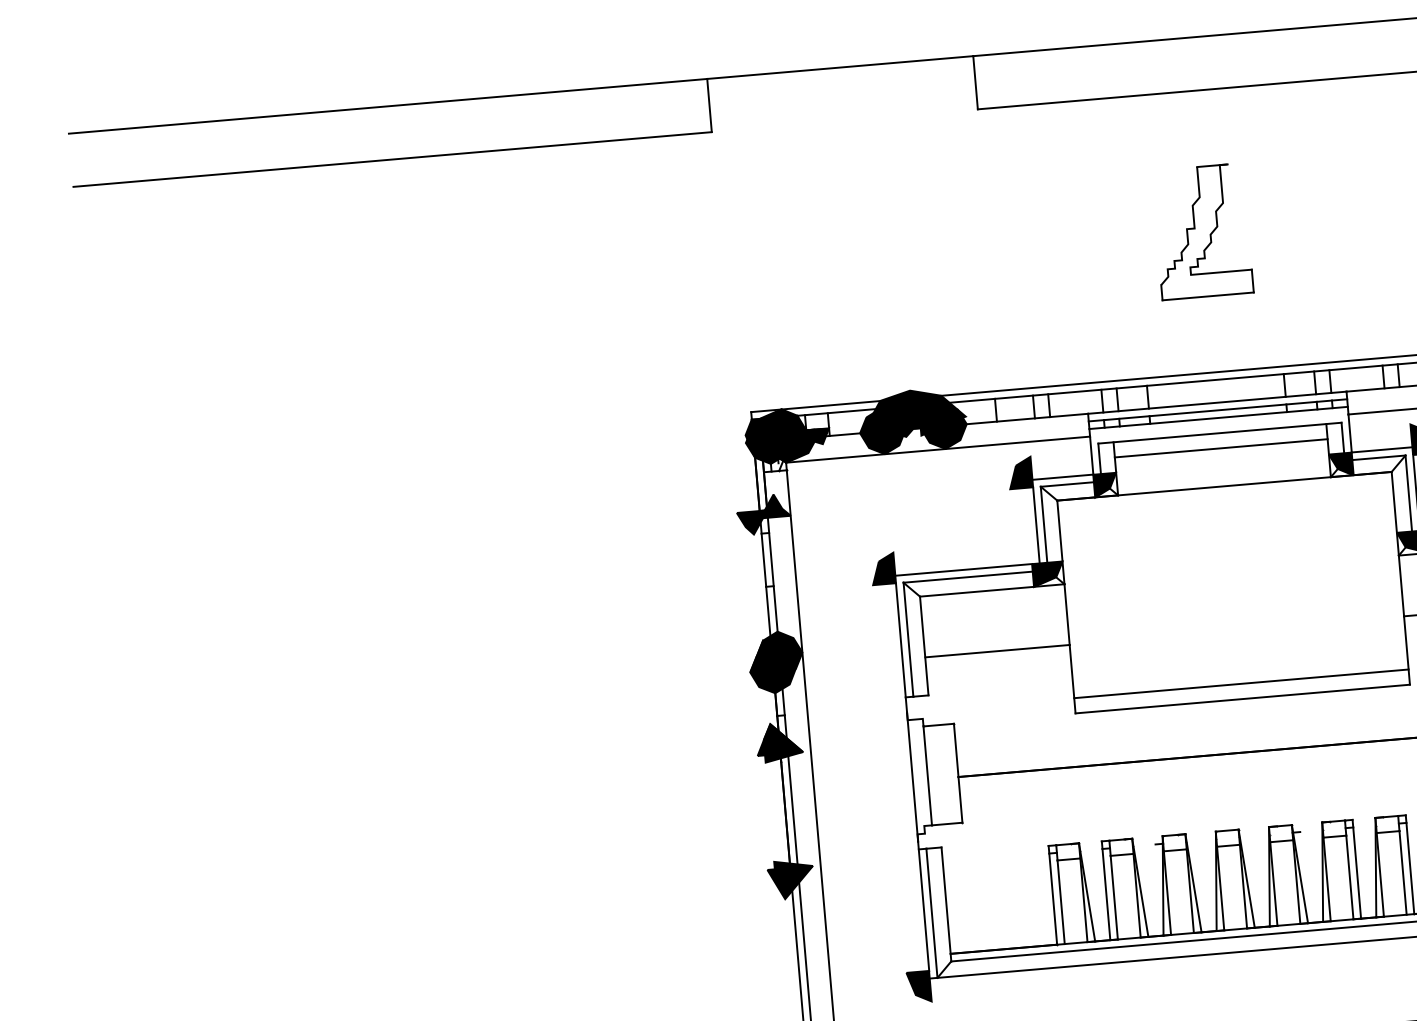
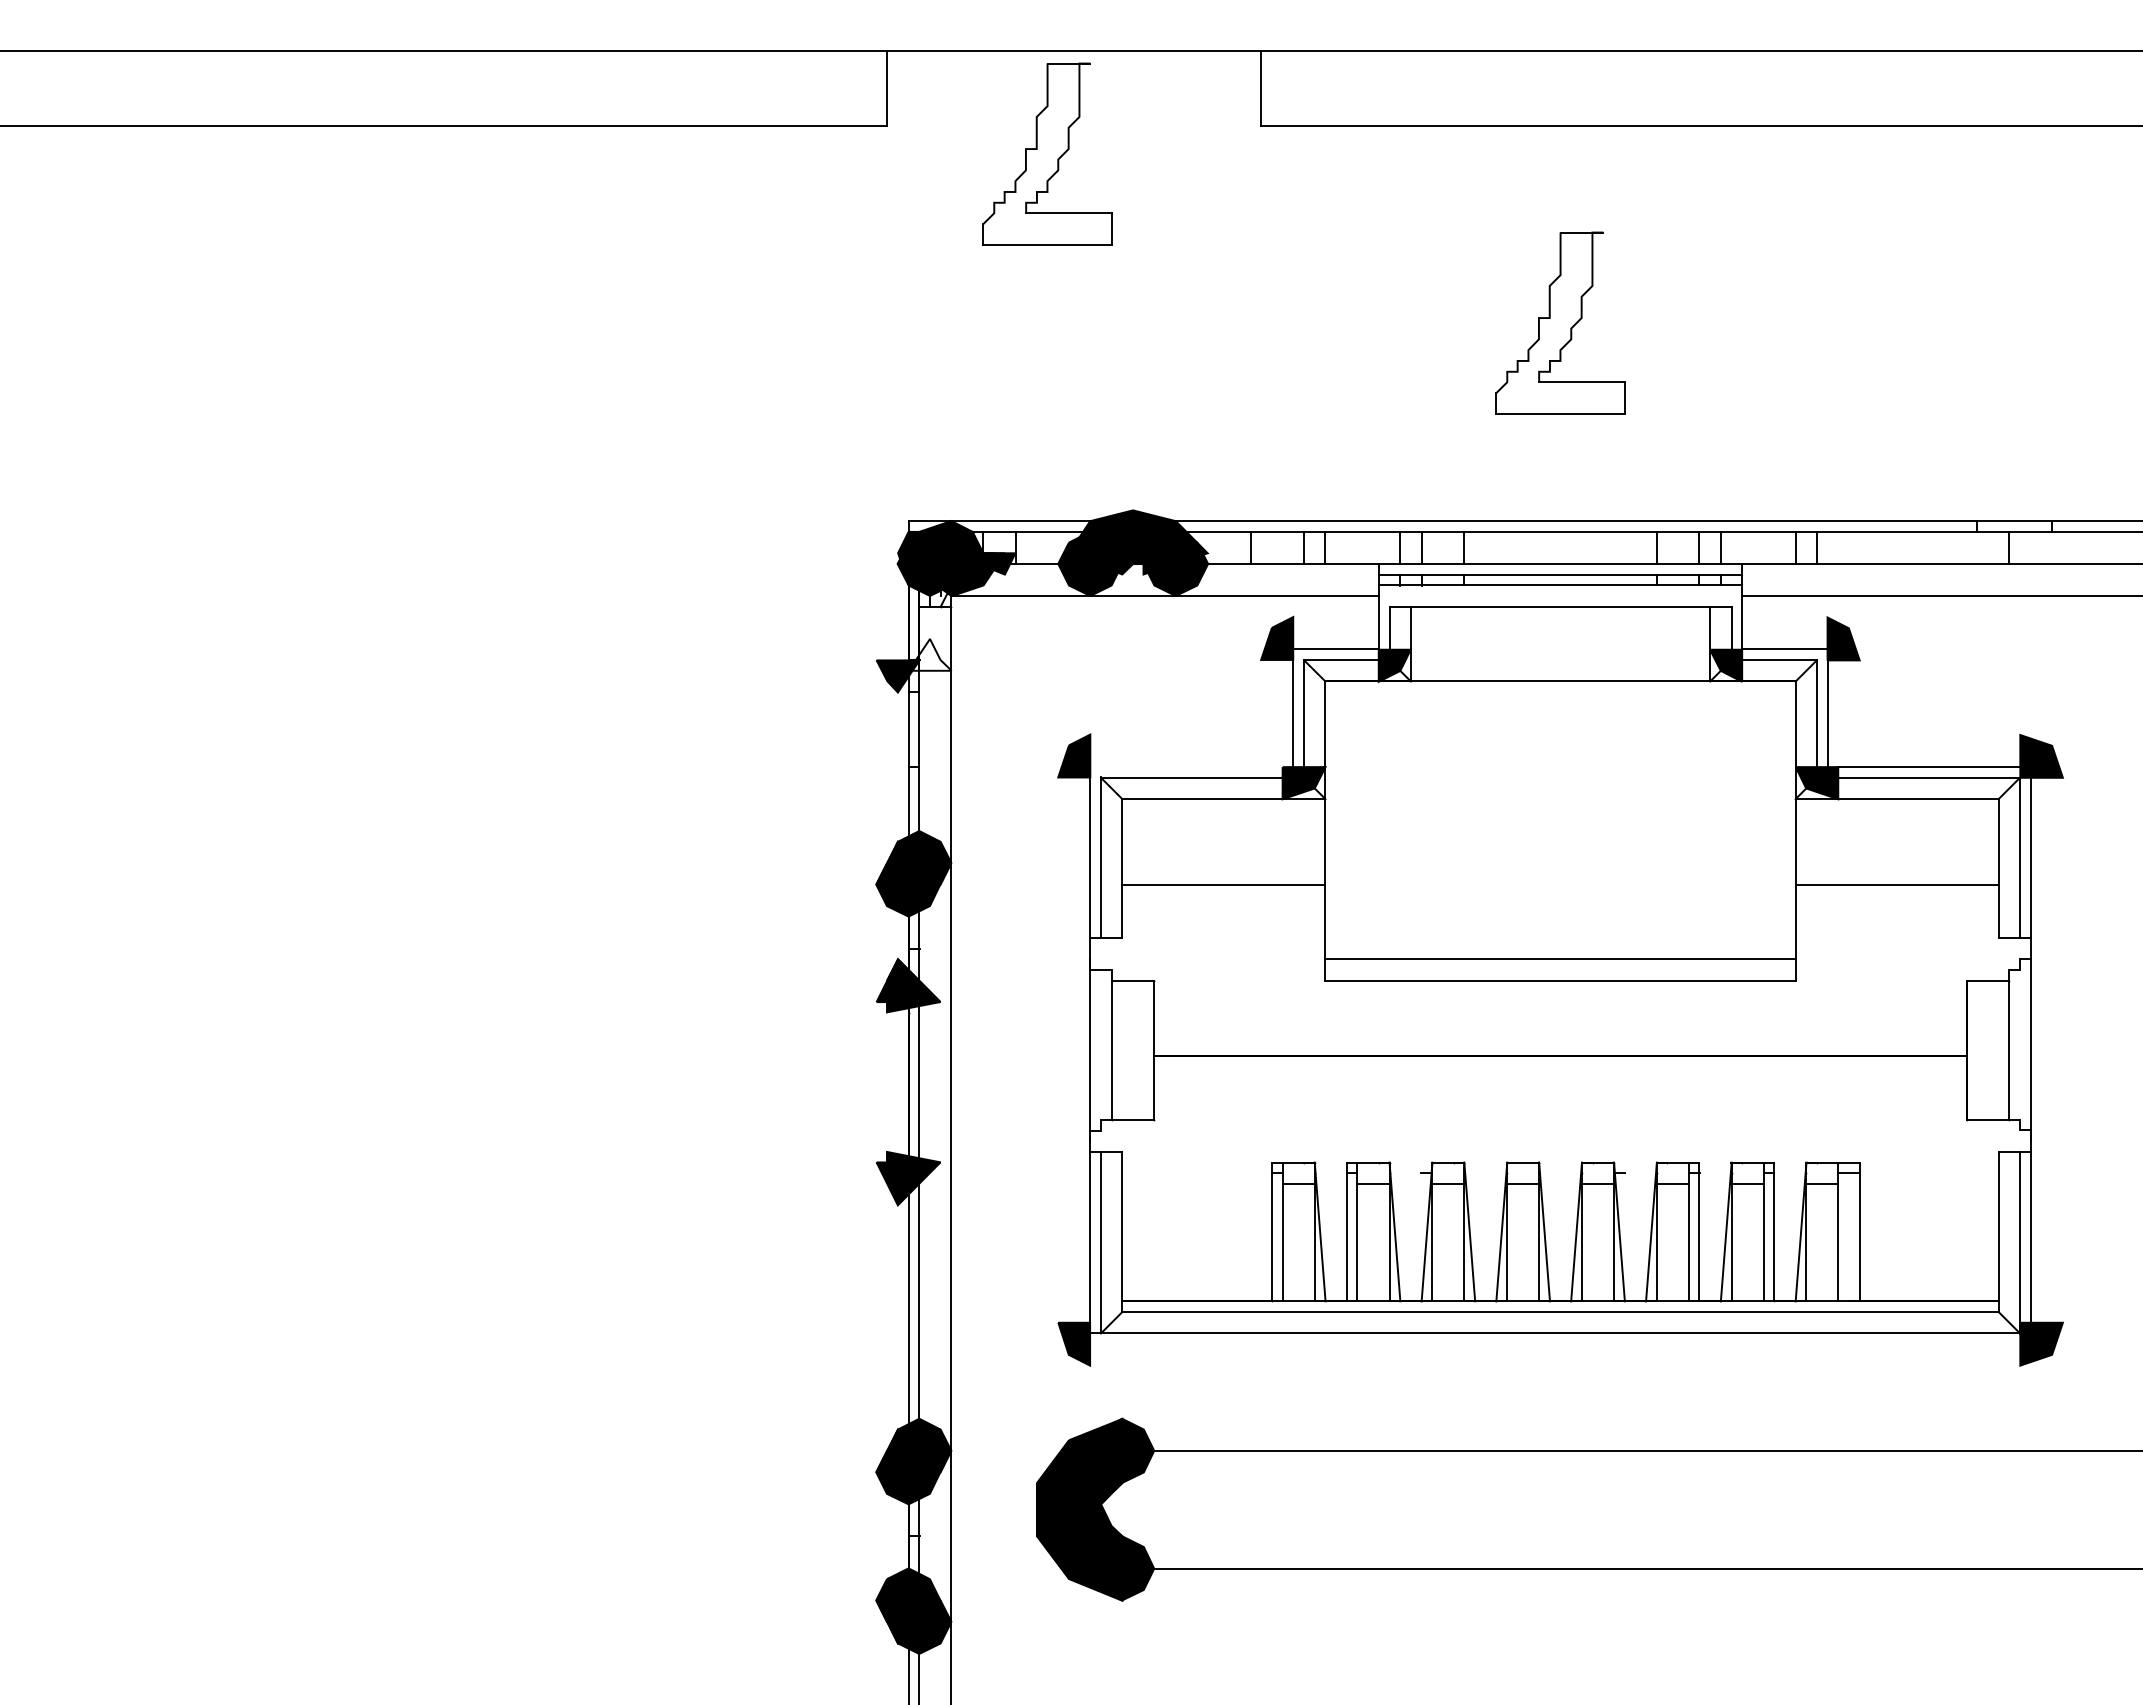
part: (827, 142) -> (1047, 153), added
line: (1221, 448) -> (1560, 628), removed
fill: (774, 505) -> (929, 654), removed
line: (963, 570) -> (1186, 767), removed

